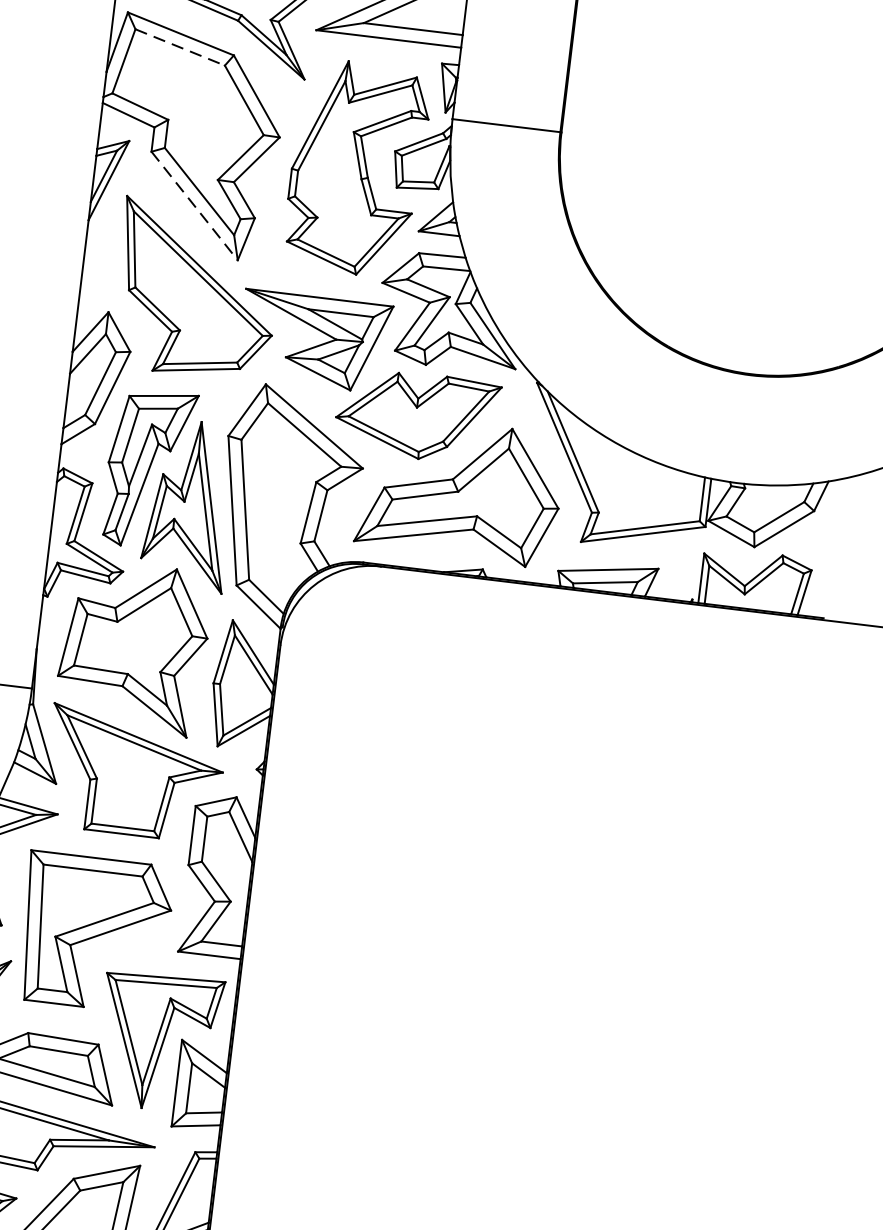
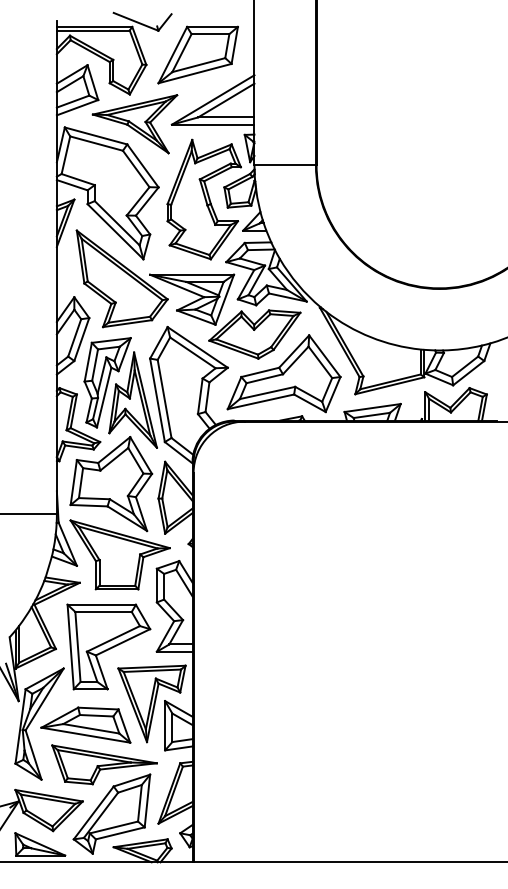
line: (181, 47) -> (97, 143), dashed -> solid
line: (194, 207) -> (115, 232), dashed -> solid

